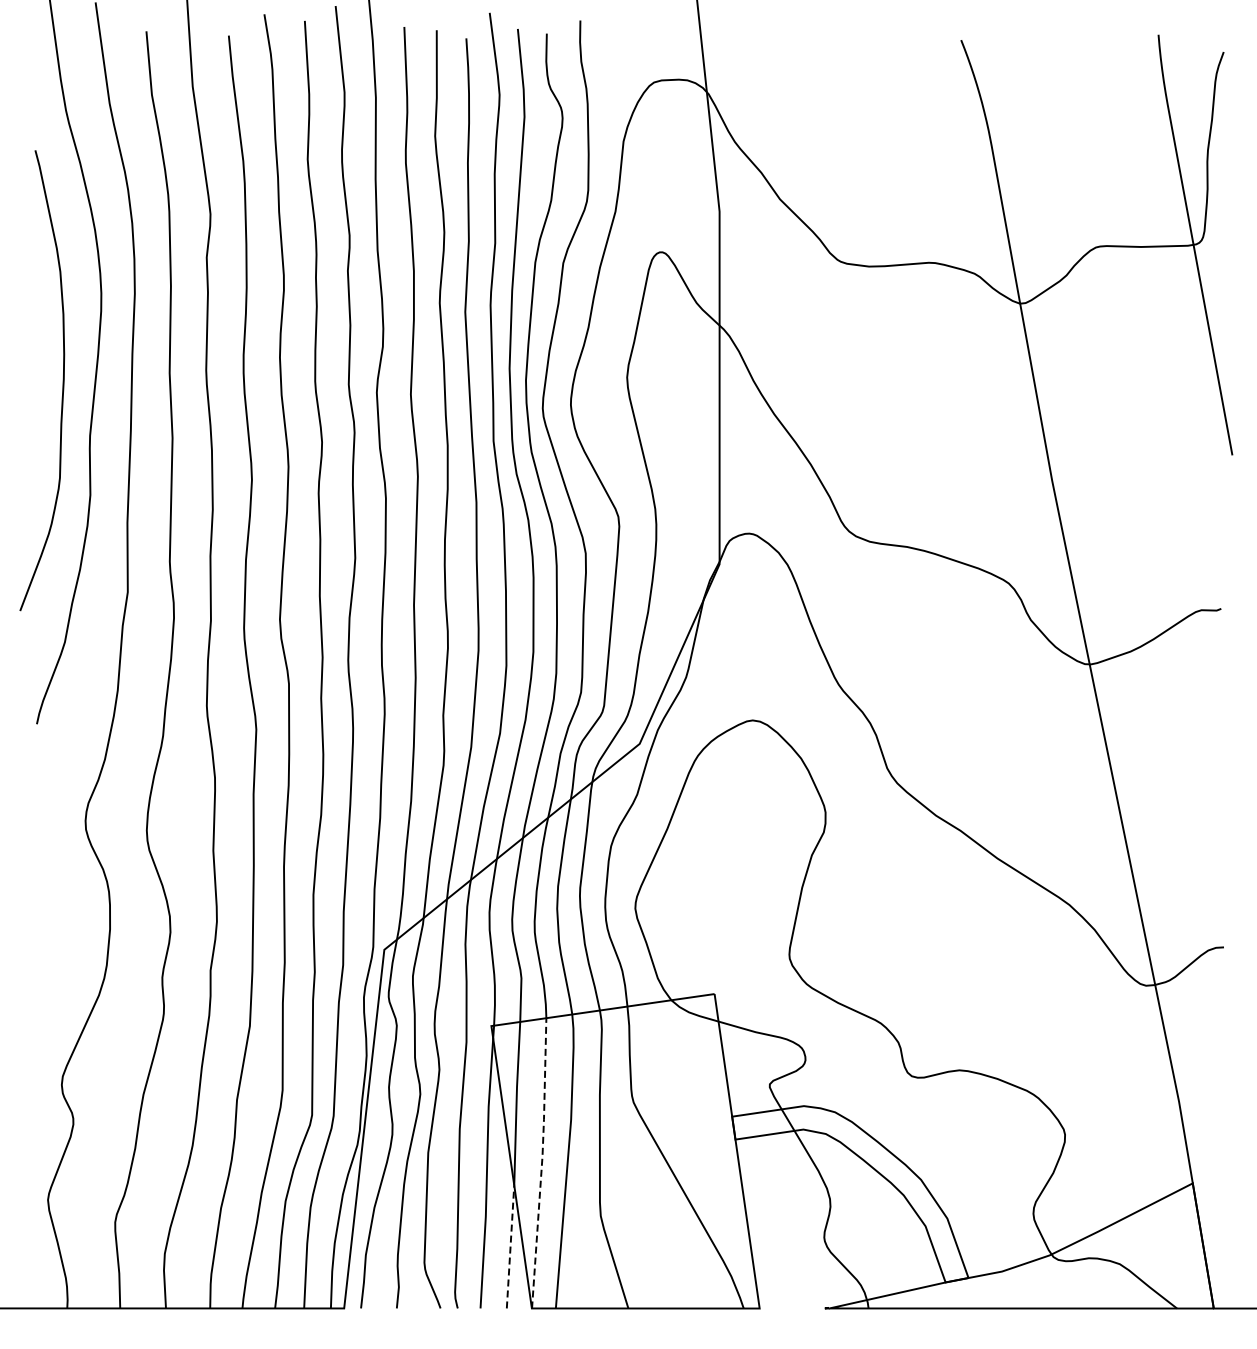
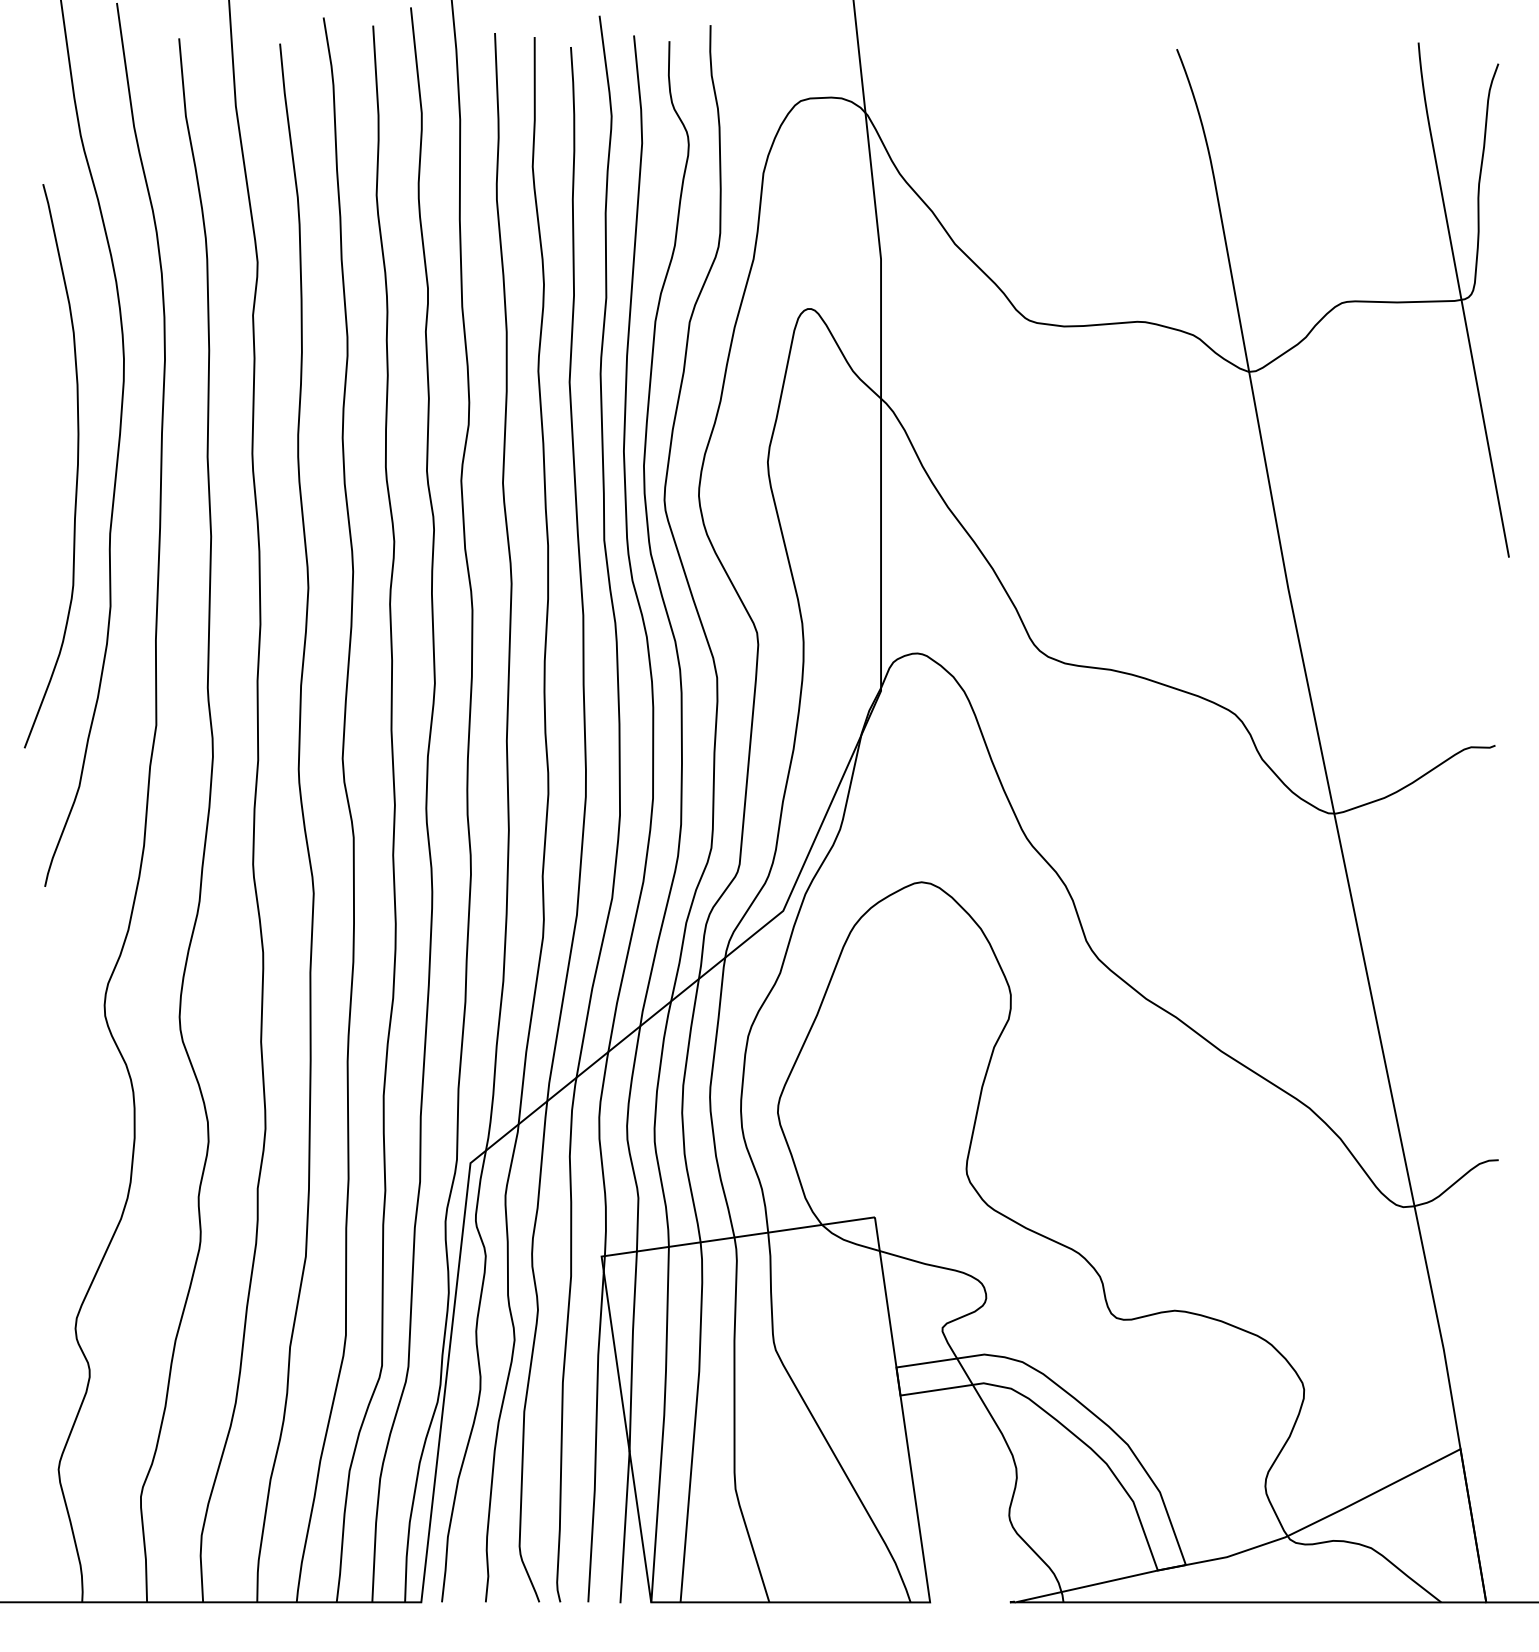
line: (542, 1161) -> (664, 1422), dashed -> solid
line: (510, 1246) -> (624, 1526), dashed -> solid

